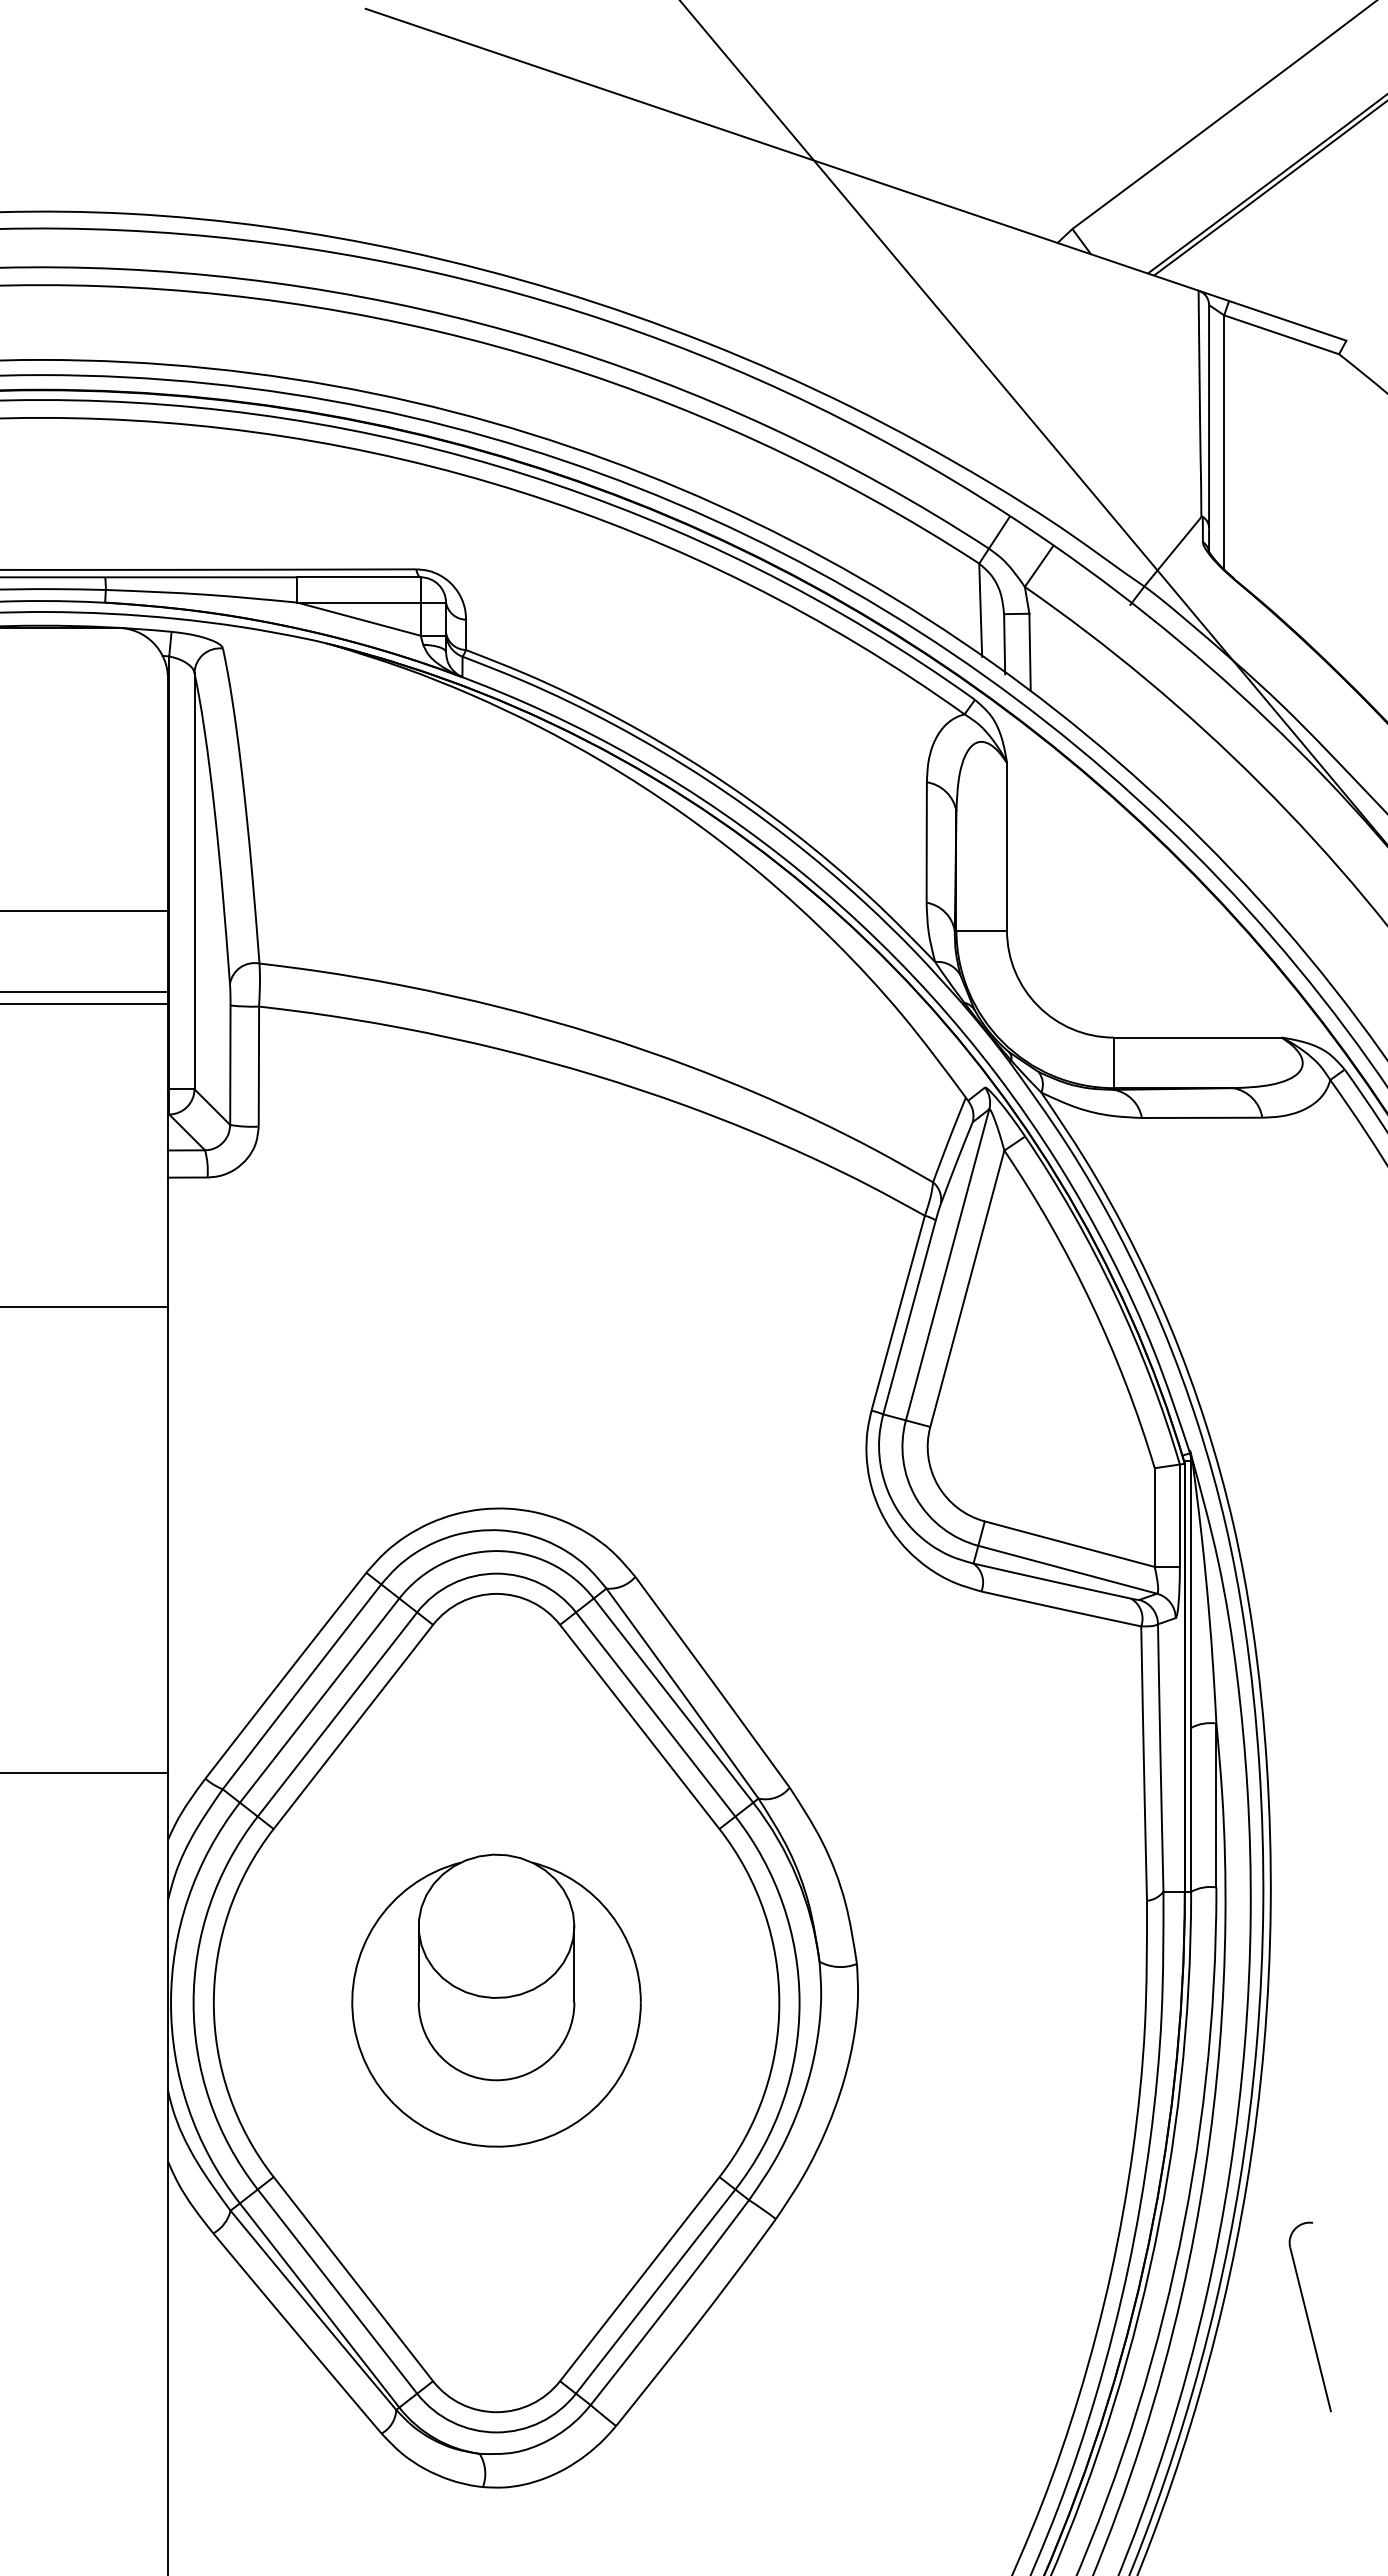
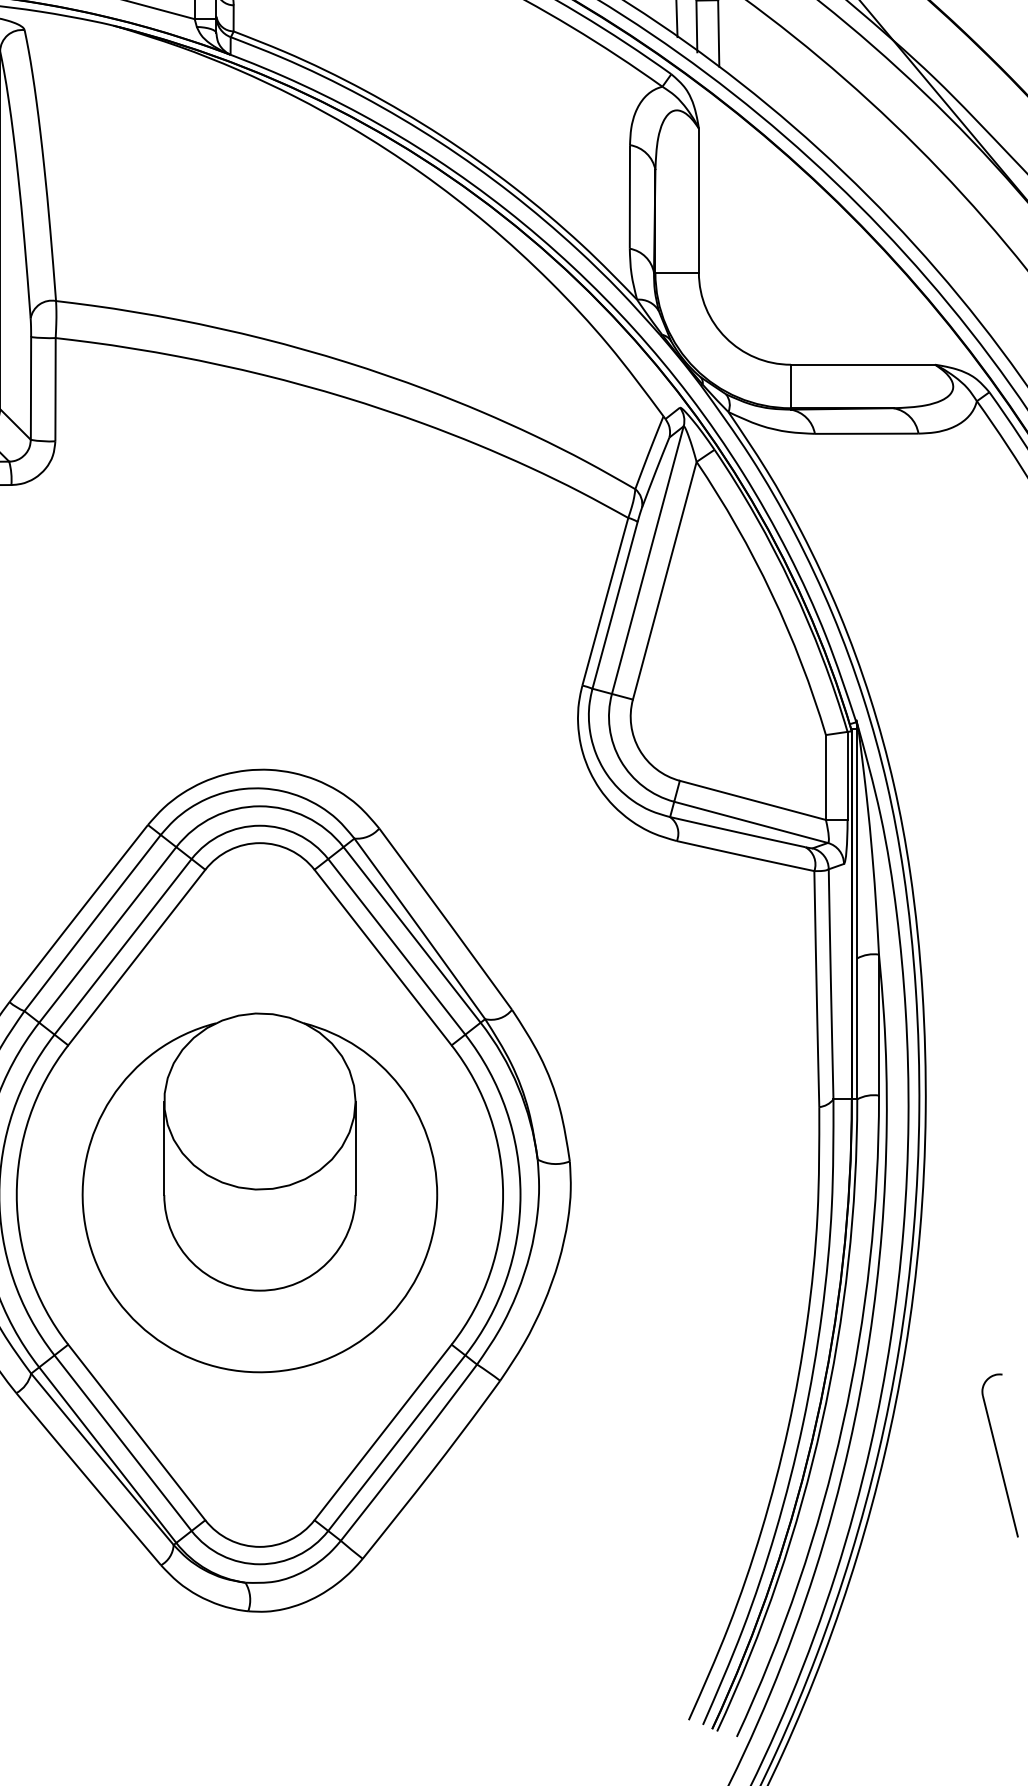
part: (496, 2000) -> (259, 1192), size x1.43
part: (1309, 2316) -> (999, 1455), moved

